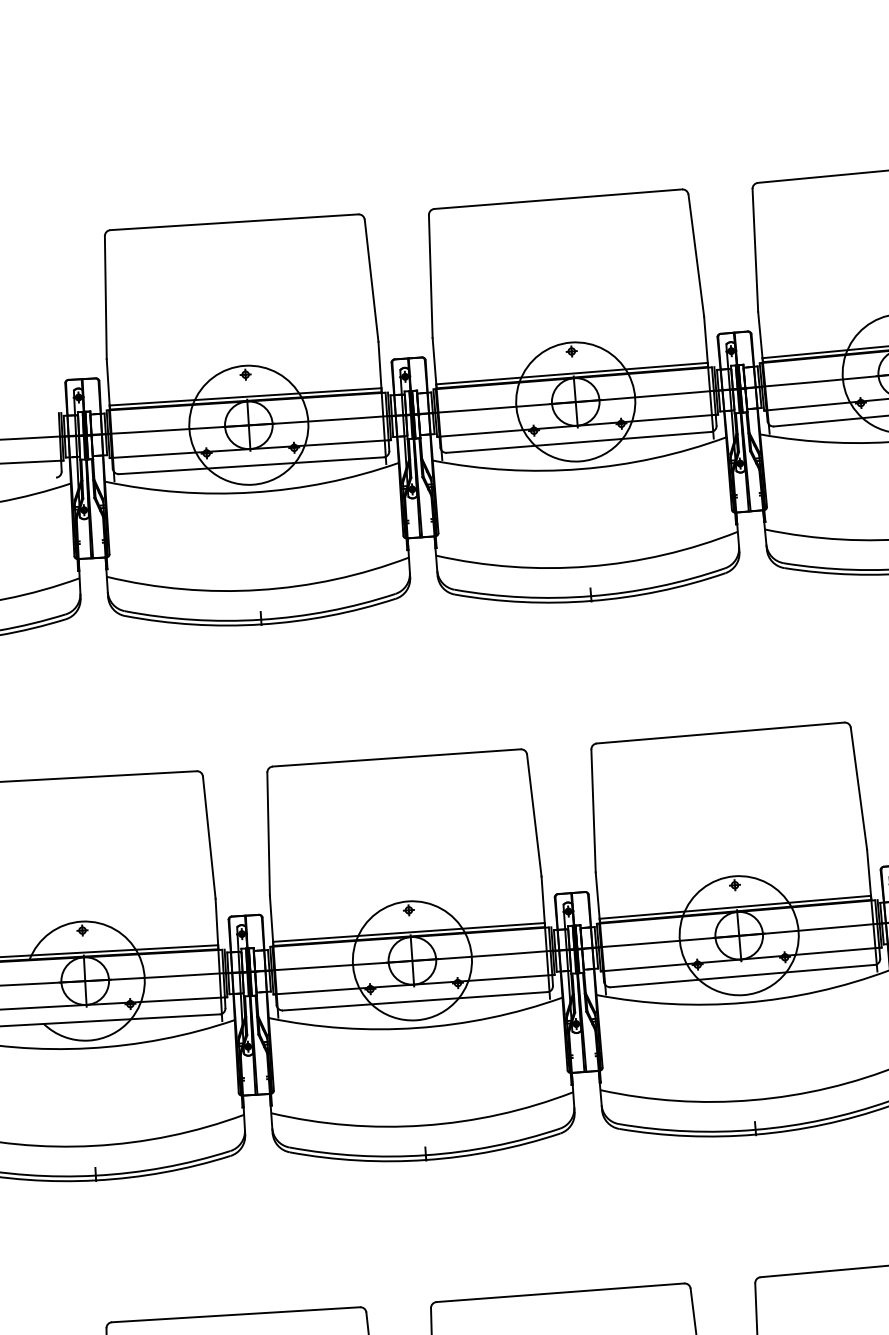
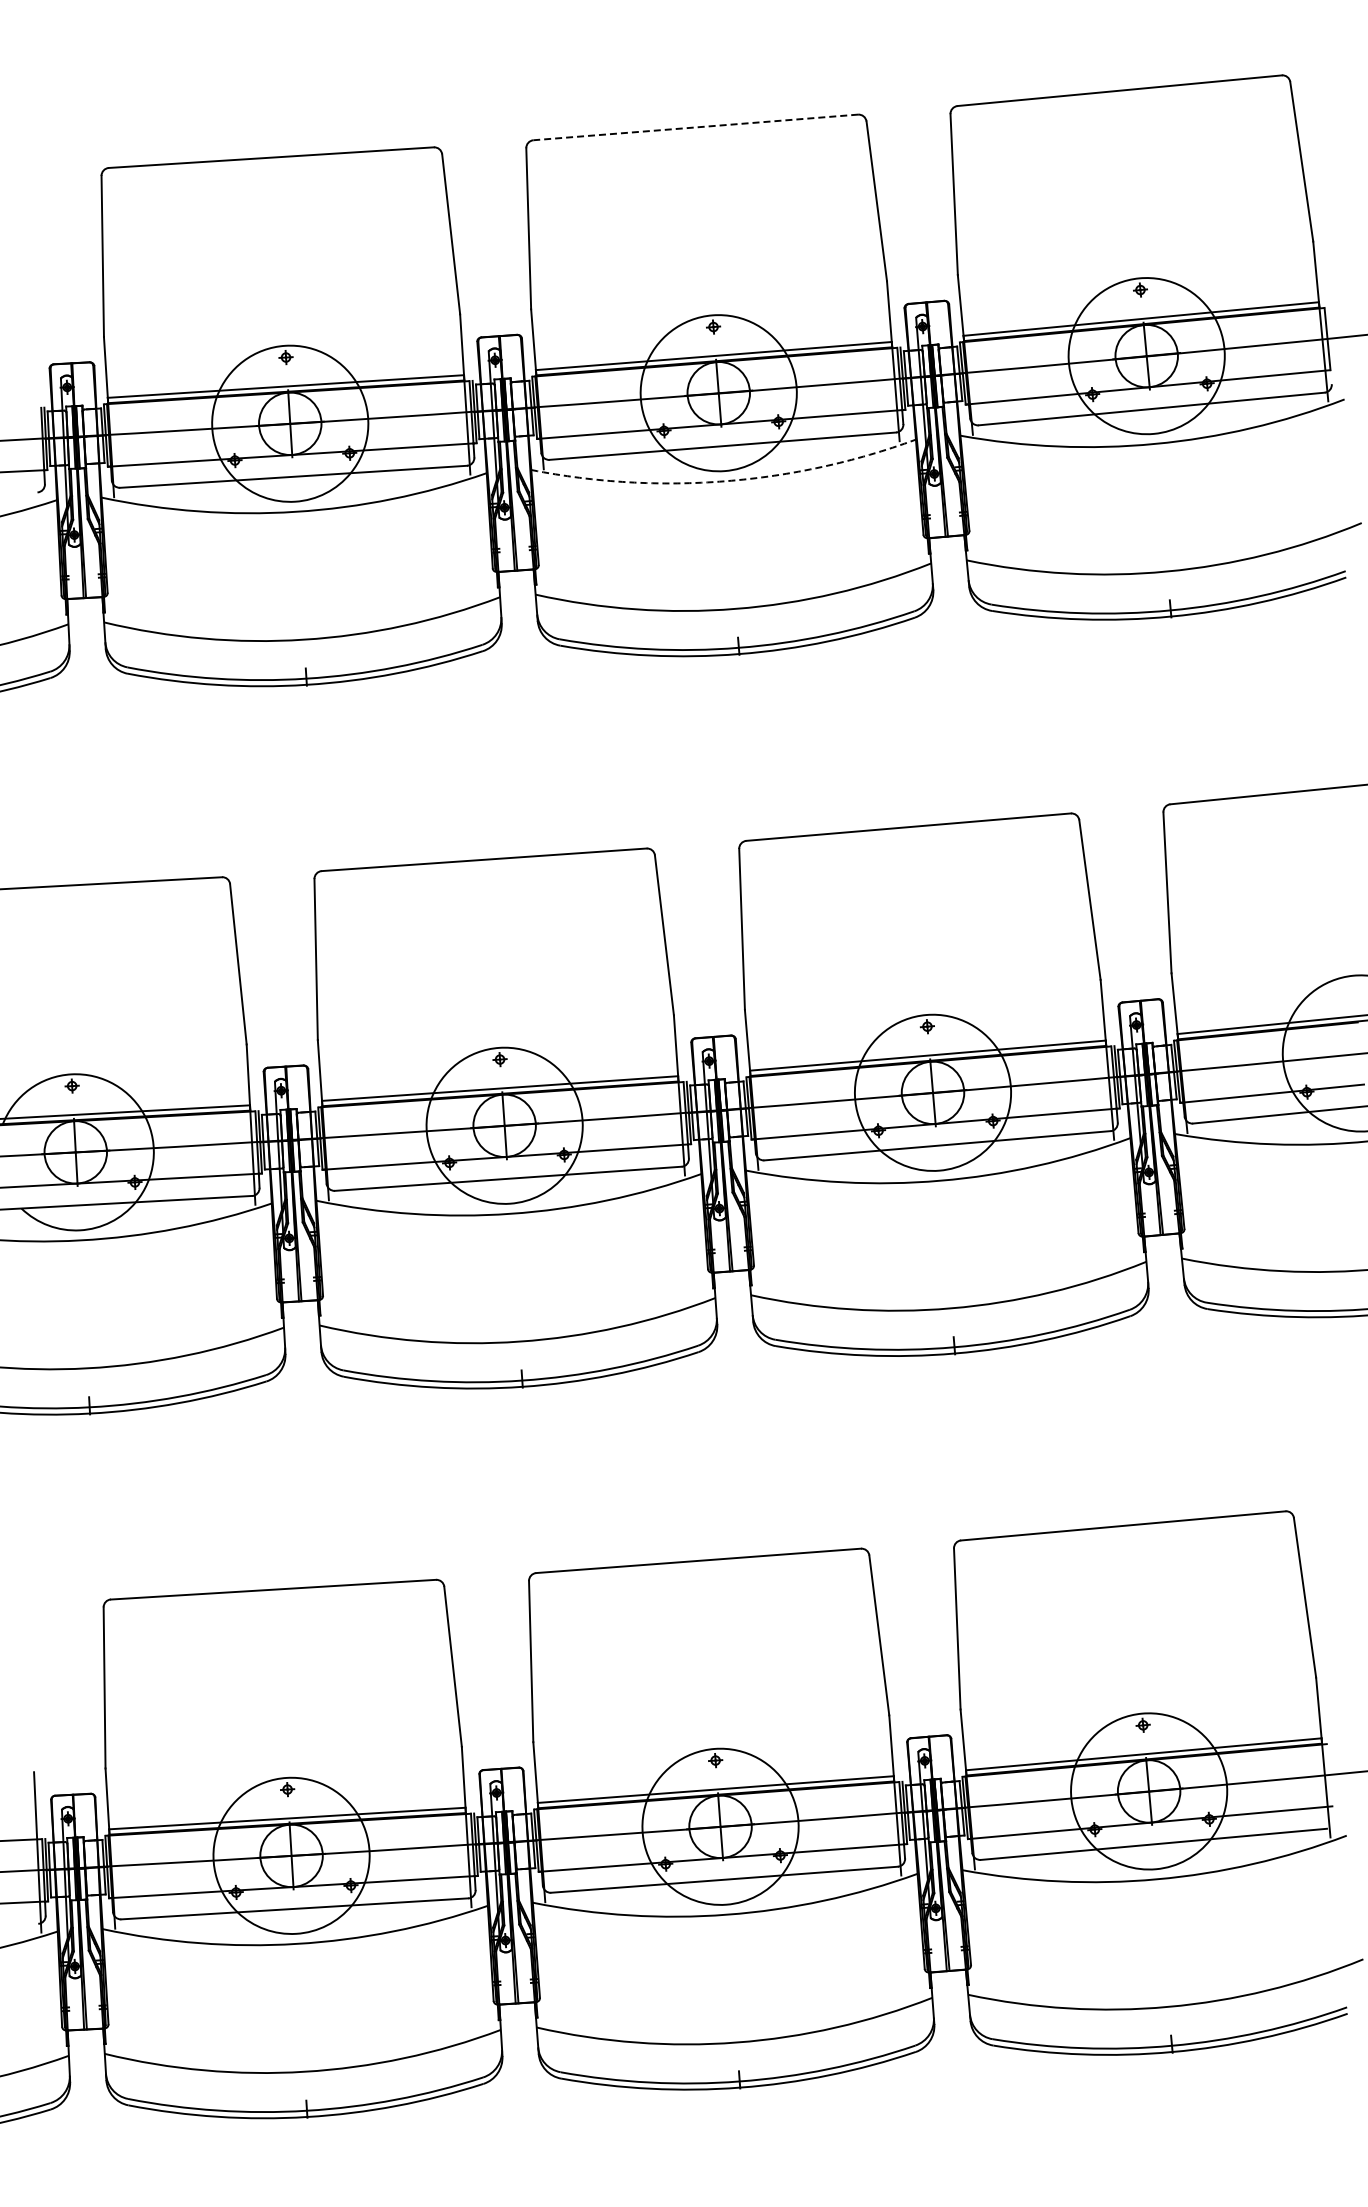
line: (558, 199) -> (695, 127), solid -> dashed
arc: (580, 469) -> (725, 481), solid -> dashed

